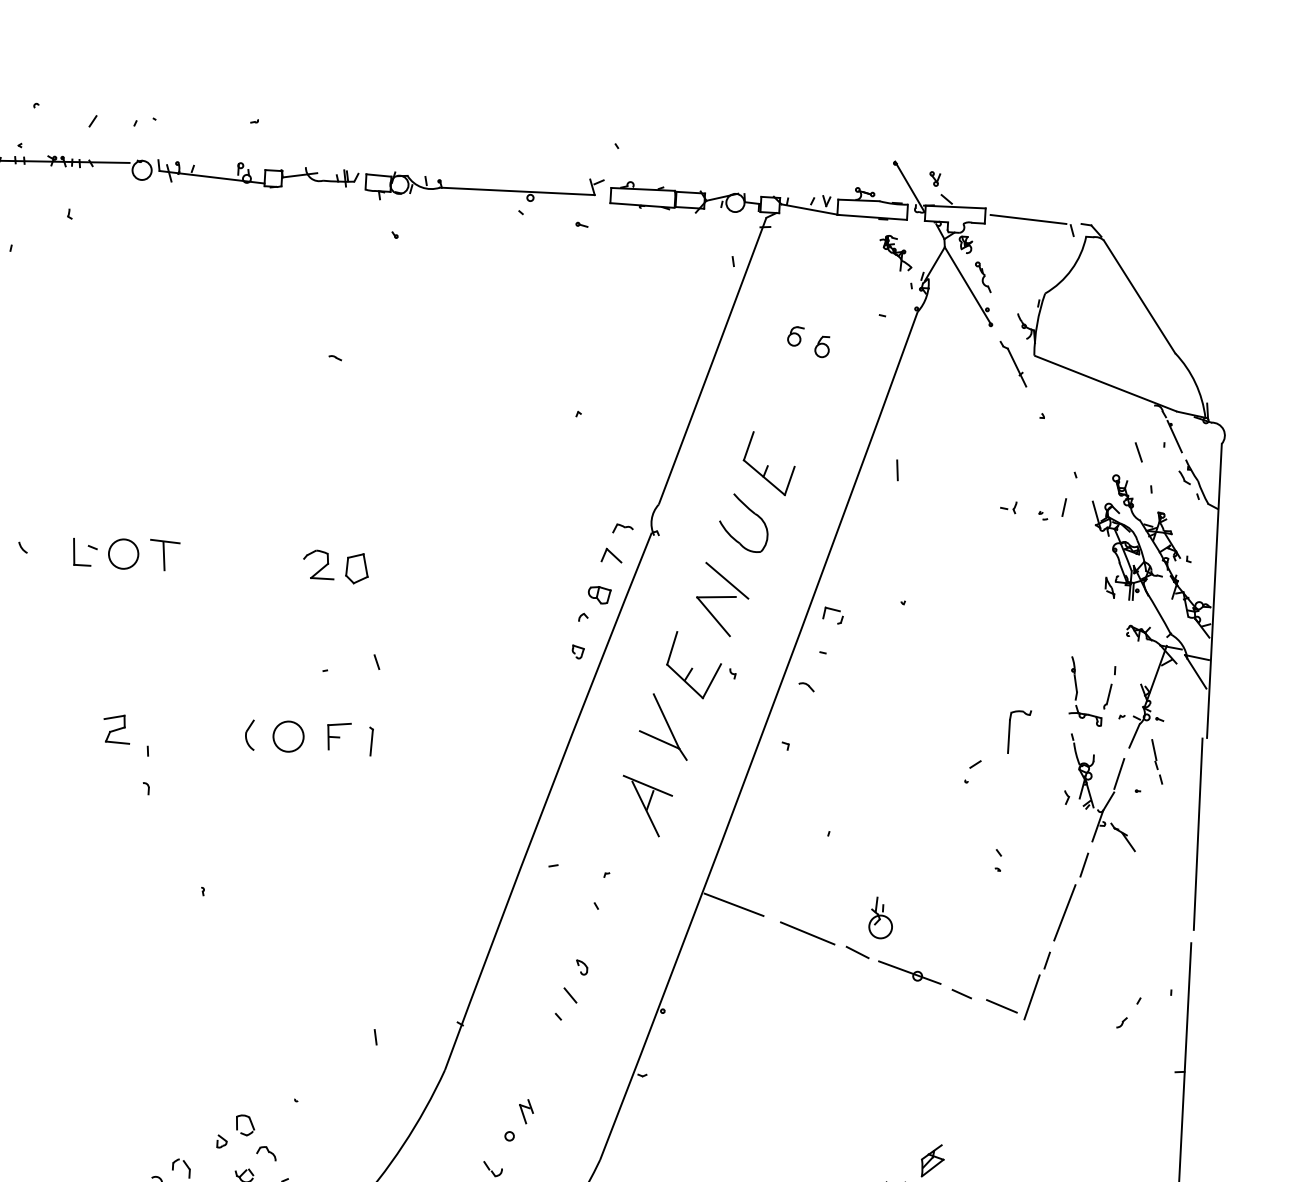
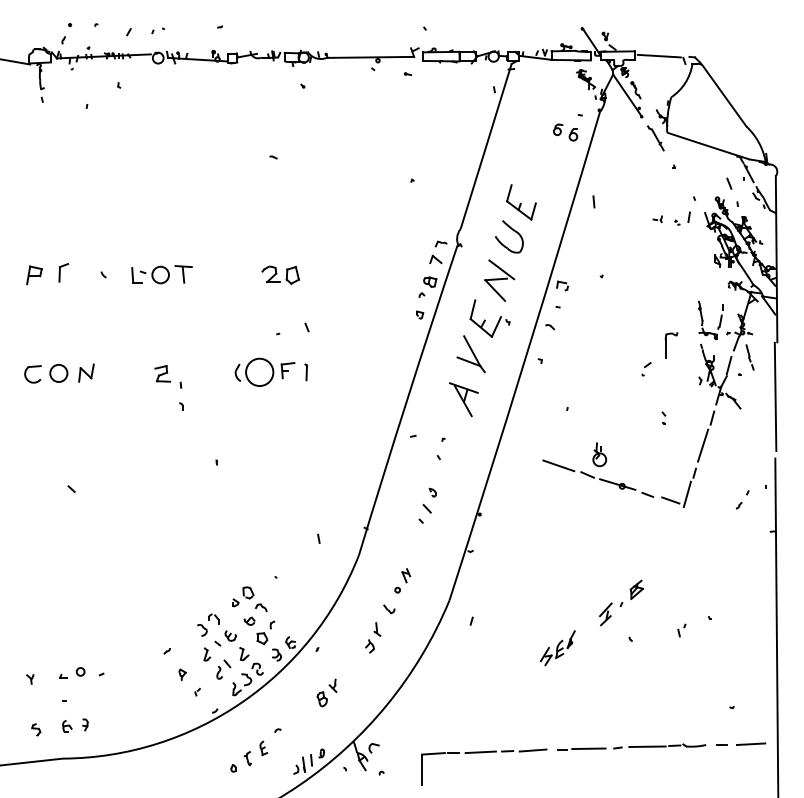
part: (808, 341) -> (565, 132), moved
circle: (288, 735) -> (259, 371), size x1.6
line: (734, 903) -> (516, 451), removed

